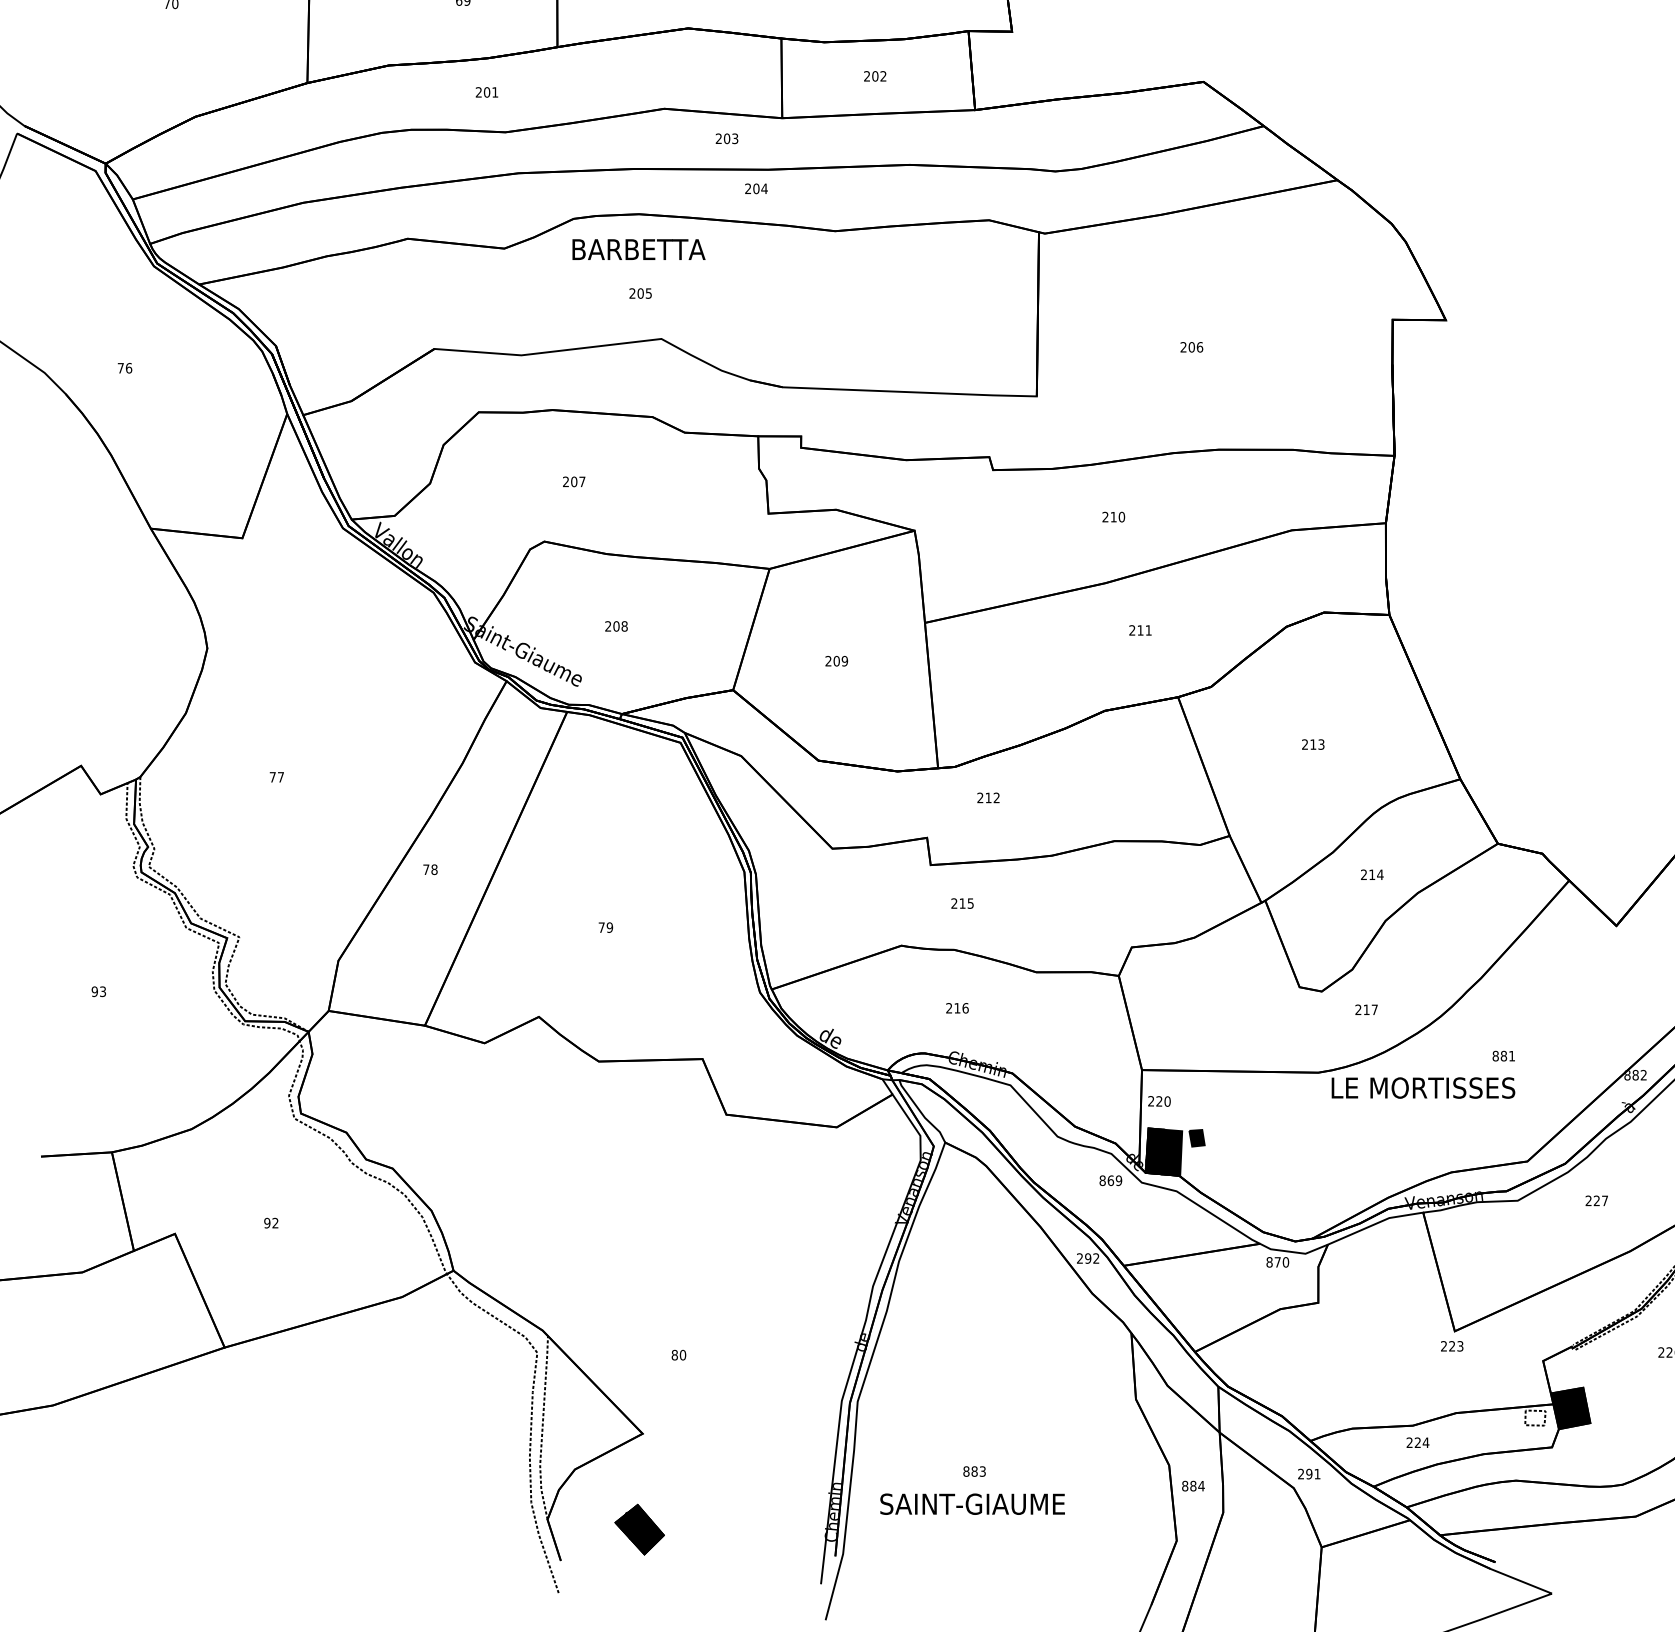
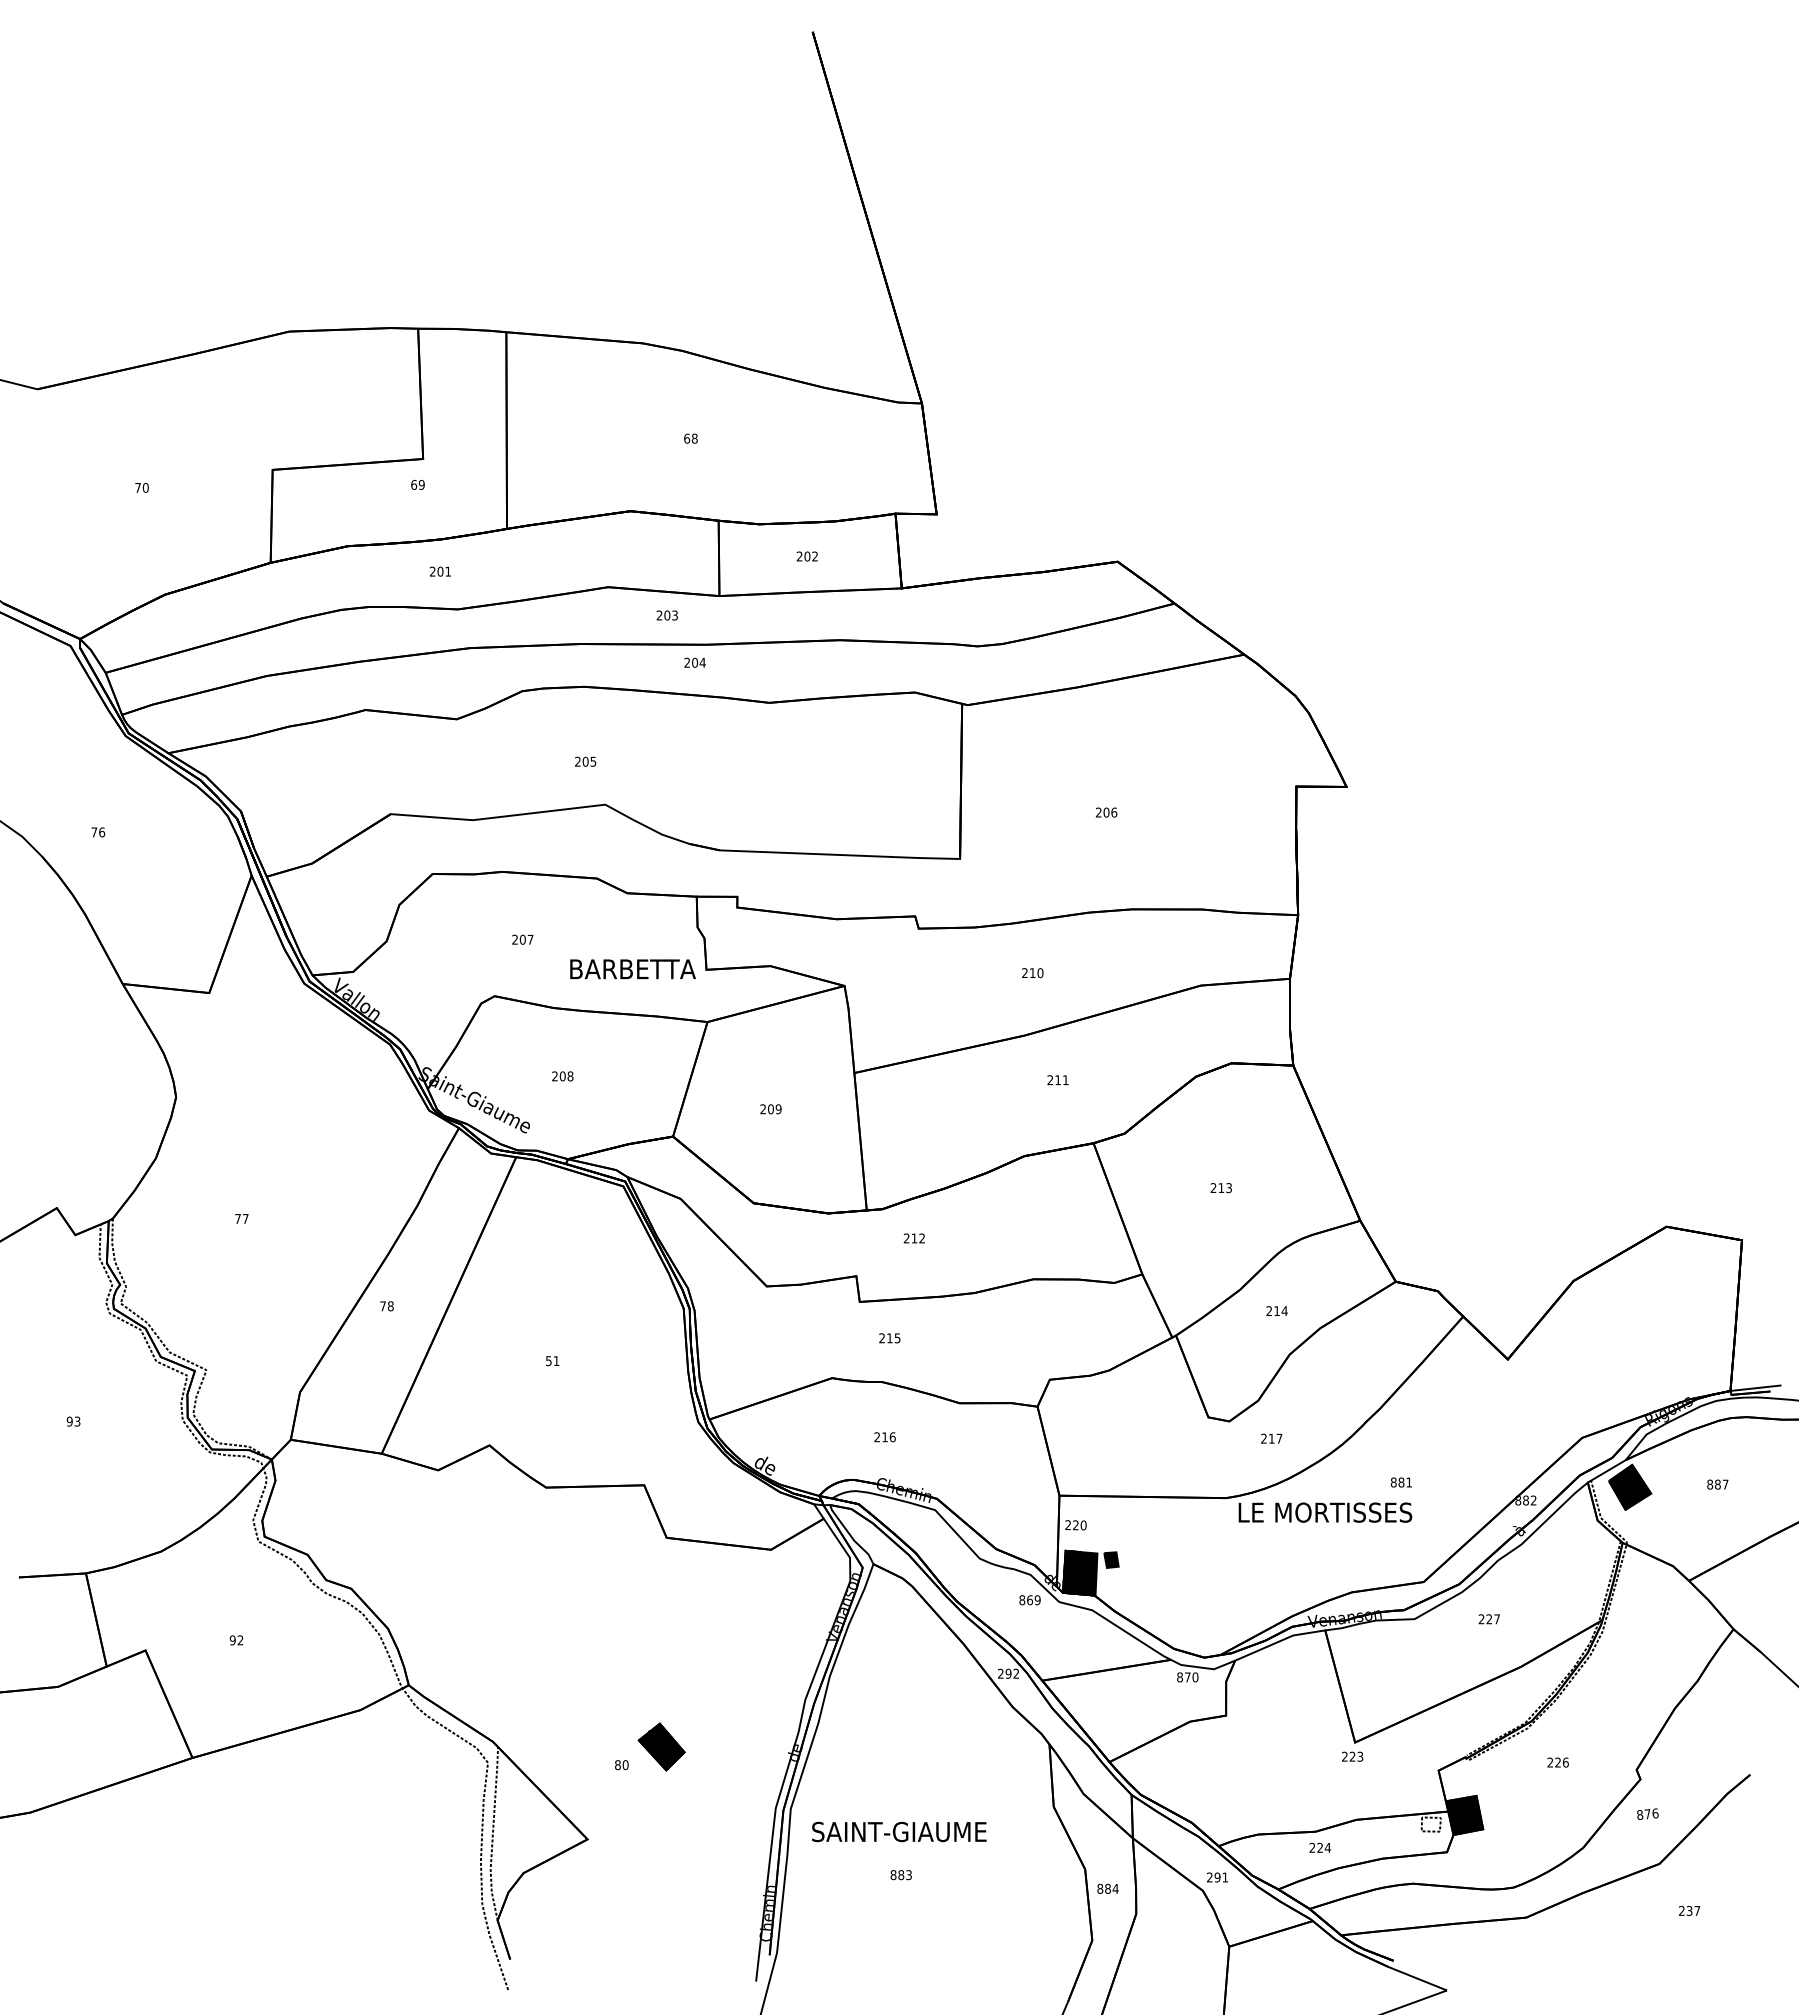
text: (638, 249) -> (632, 969), moved
text: (605, 928) -> (552, 1361), 79 -> 51
text: (972, 1503) -> (899, 1831), moved
part: (639, 1529) -> (661, 1746), moved

